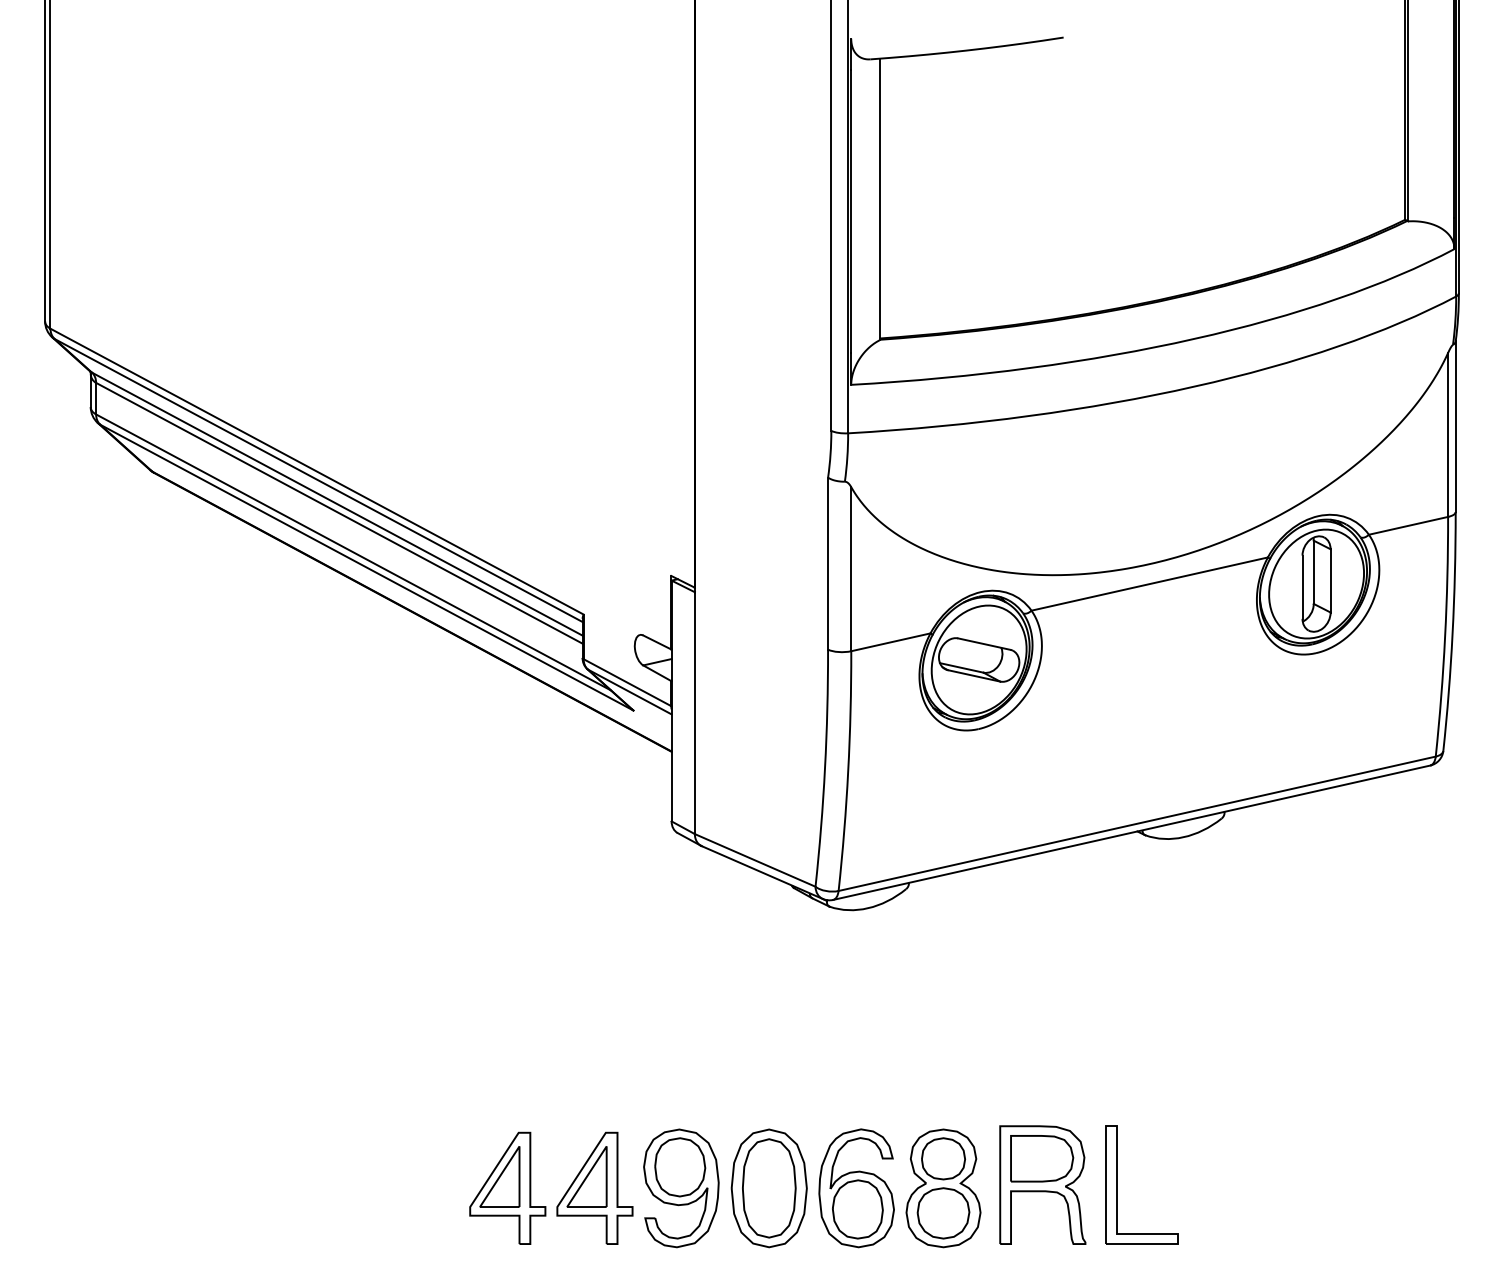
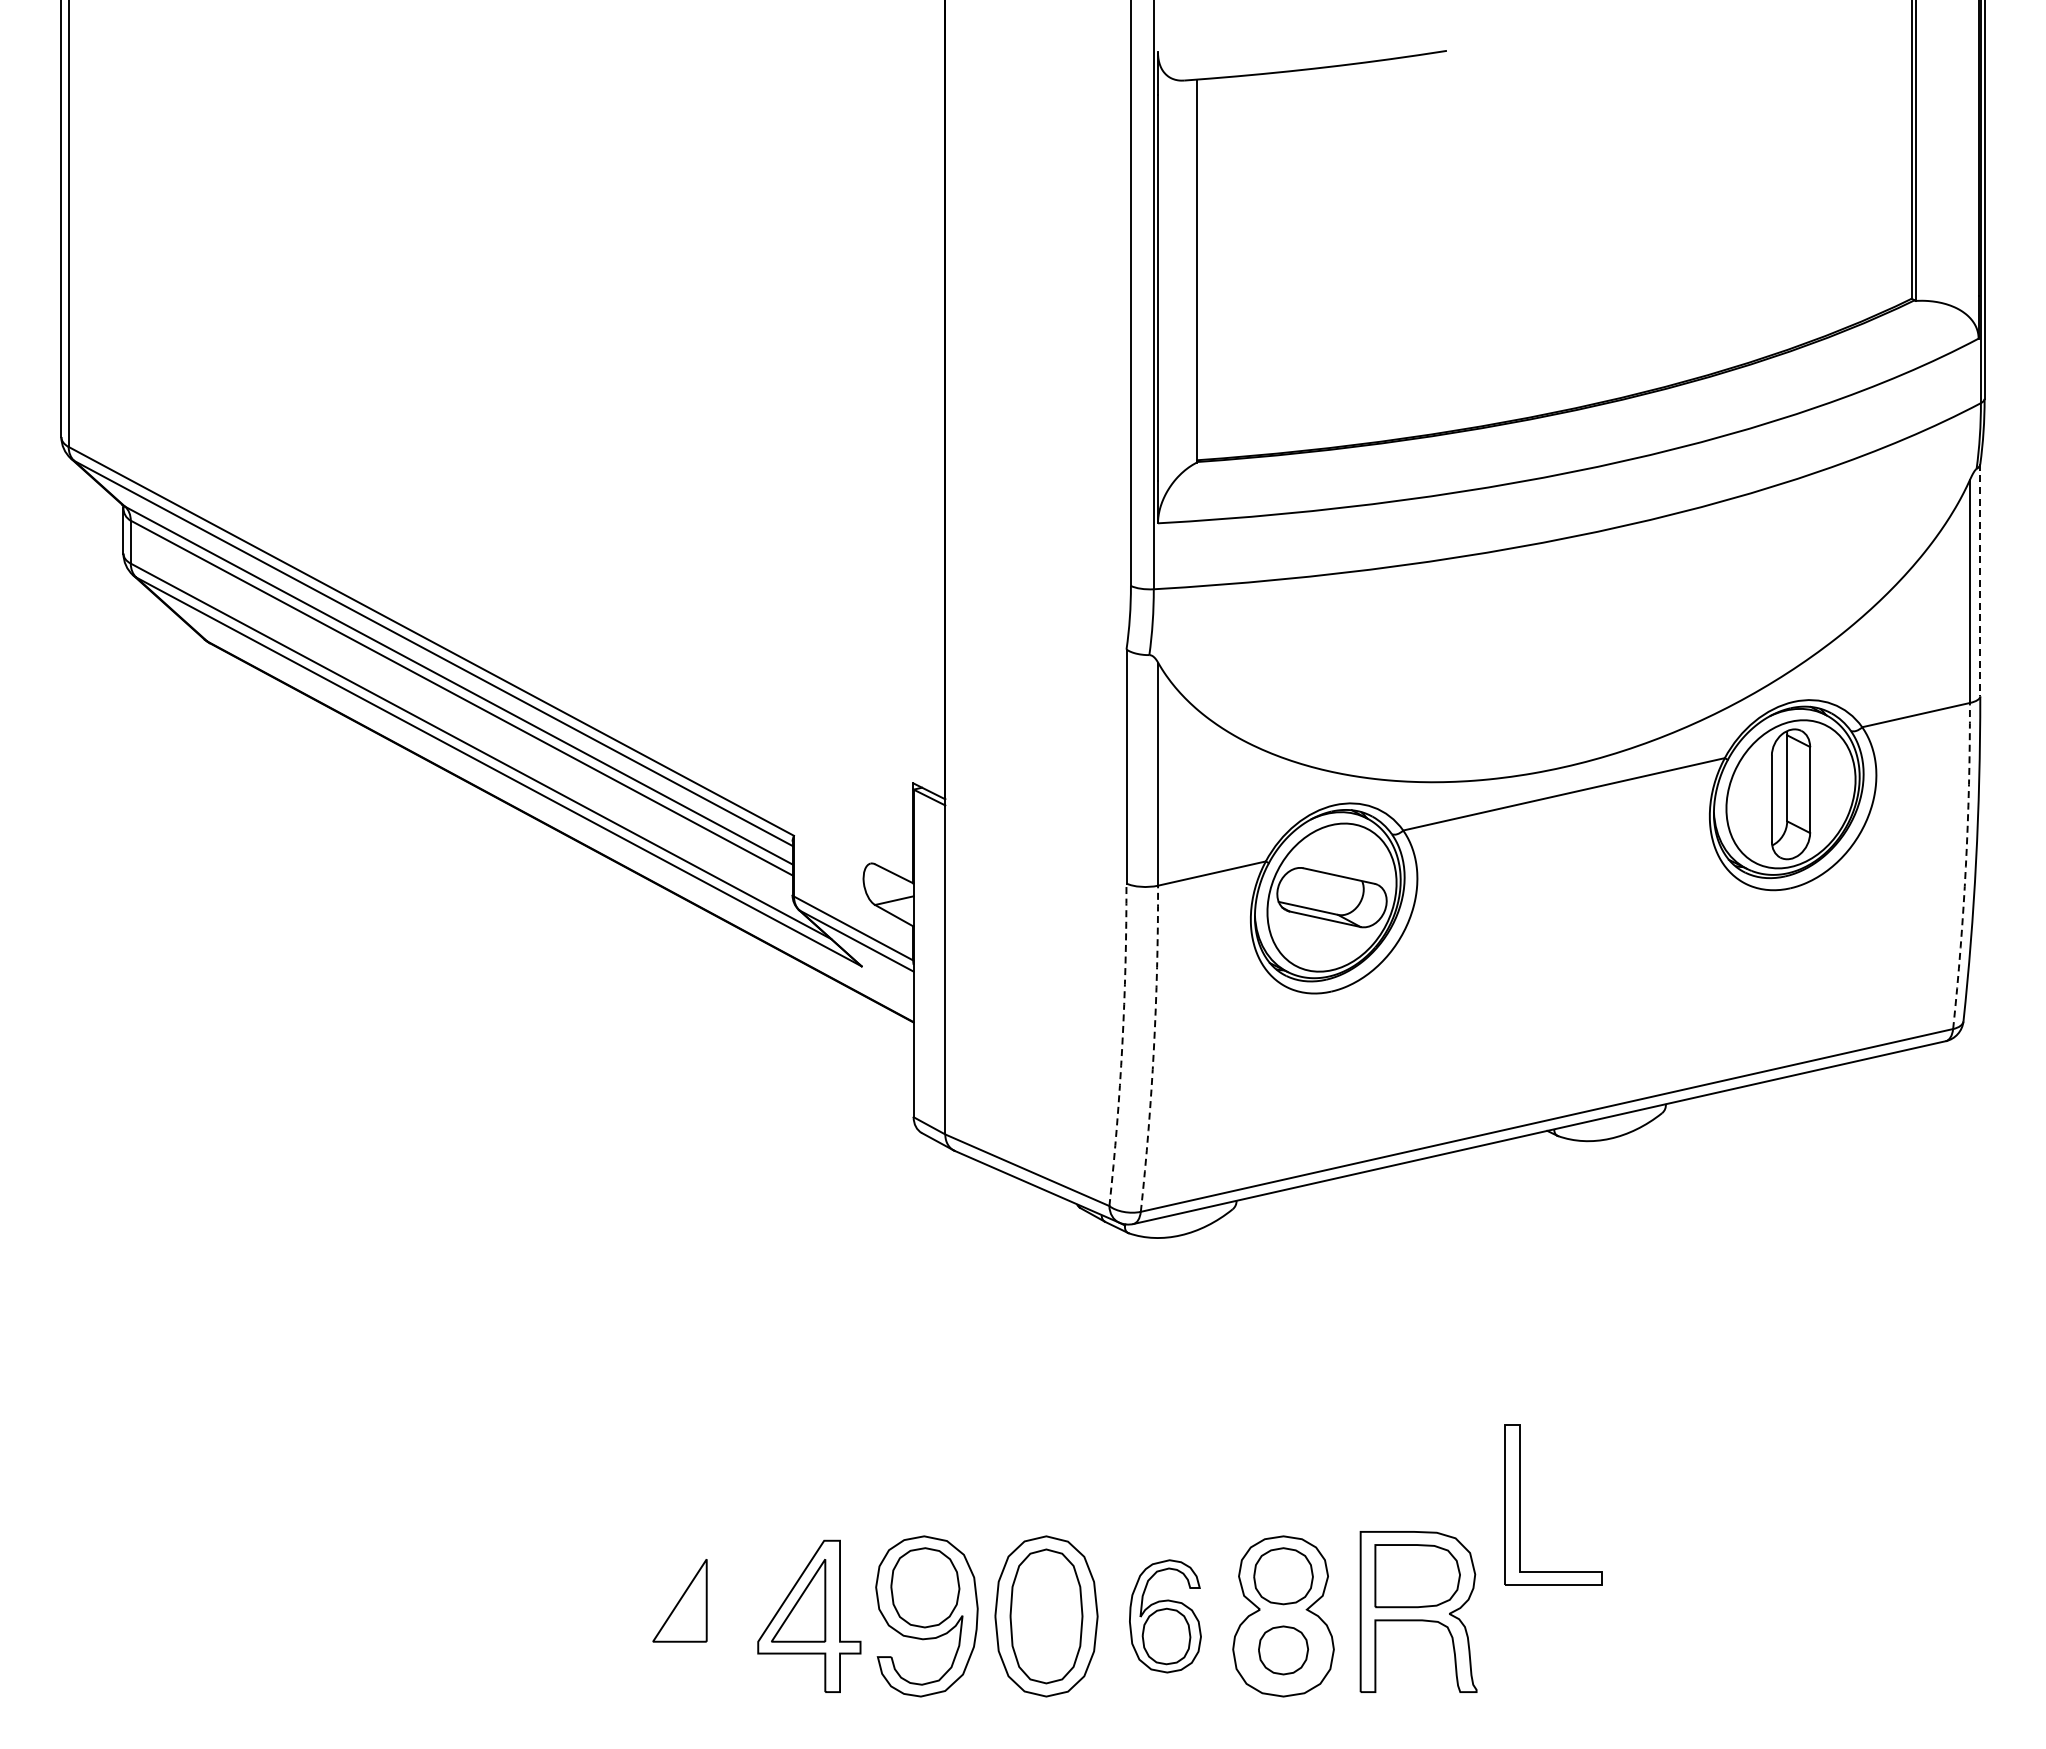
line: (1455, 426) -> (1980, 580), solid -> dashed
arc: (1444, 637) -> (1965, 866), solid -> dashed
arc: (825, 768) -> (1122, 1045), solid -> dashed
arc: (847, 771) -> (1153, 1049), solid -> dashed
part: (1117, 1184) -> (1520, 1504), moved
part: (507, 1187) -> (690, 1615), removed
part: (856, 1188) -> (1165, 1616), size x0.7
part: (943, 1213) -> (1283, 1650), size x0.7

